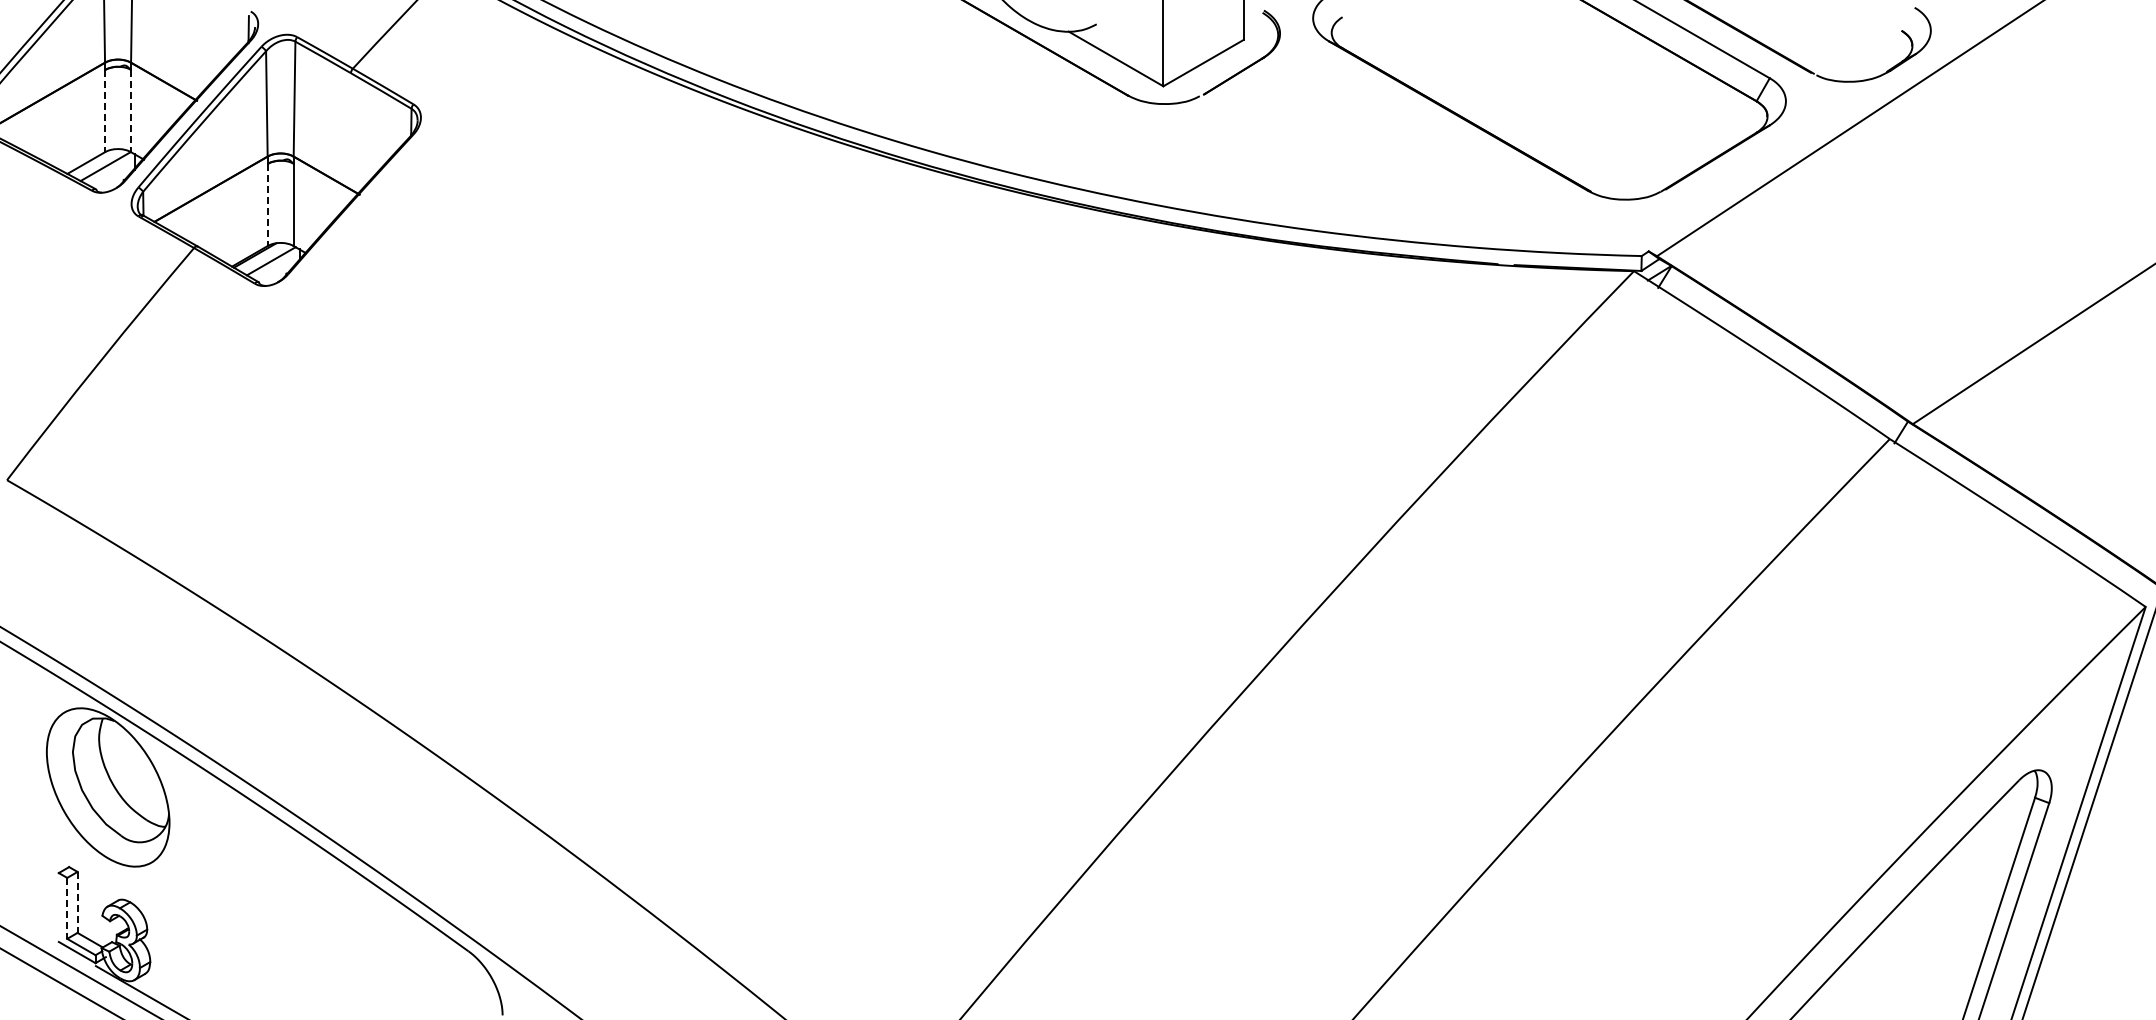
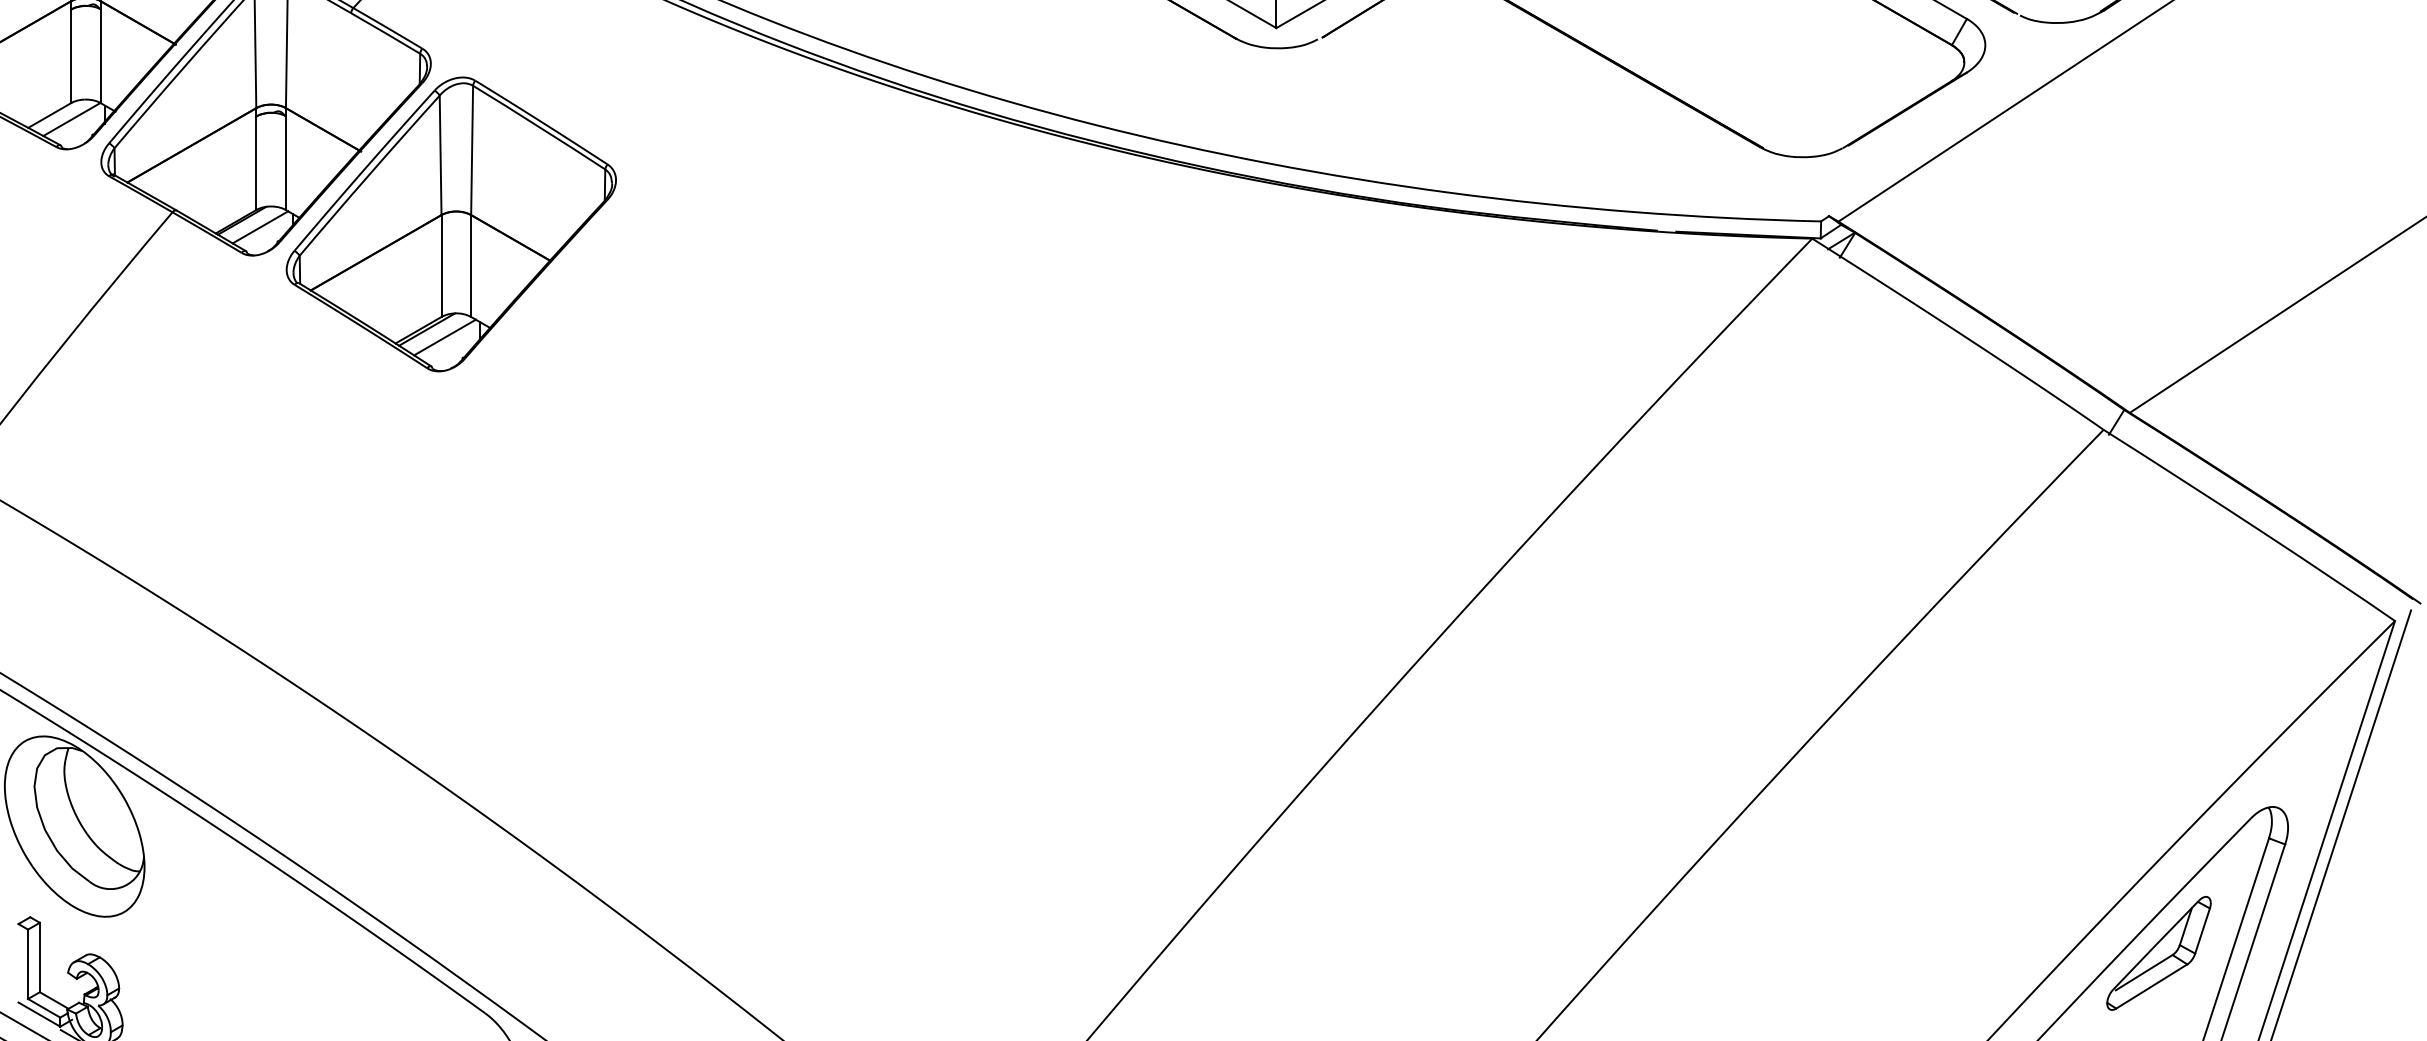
line: (105, 111) -> (71, 56), dashed -> solid
line: (130, 111) -> (100, 56), dashed -> solid
line: (267, 205) -> (256, 163), dashed -> solid
part: (438, 258) -> (450, 224), added
part: (1938, 898) -> (2159, 953), added
line: (77, 902) -> (39, 957), dashed -> solid
line: (67, 908) -> (28, 964), dashed -> solid

